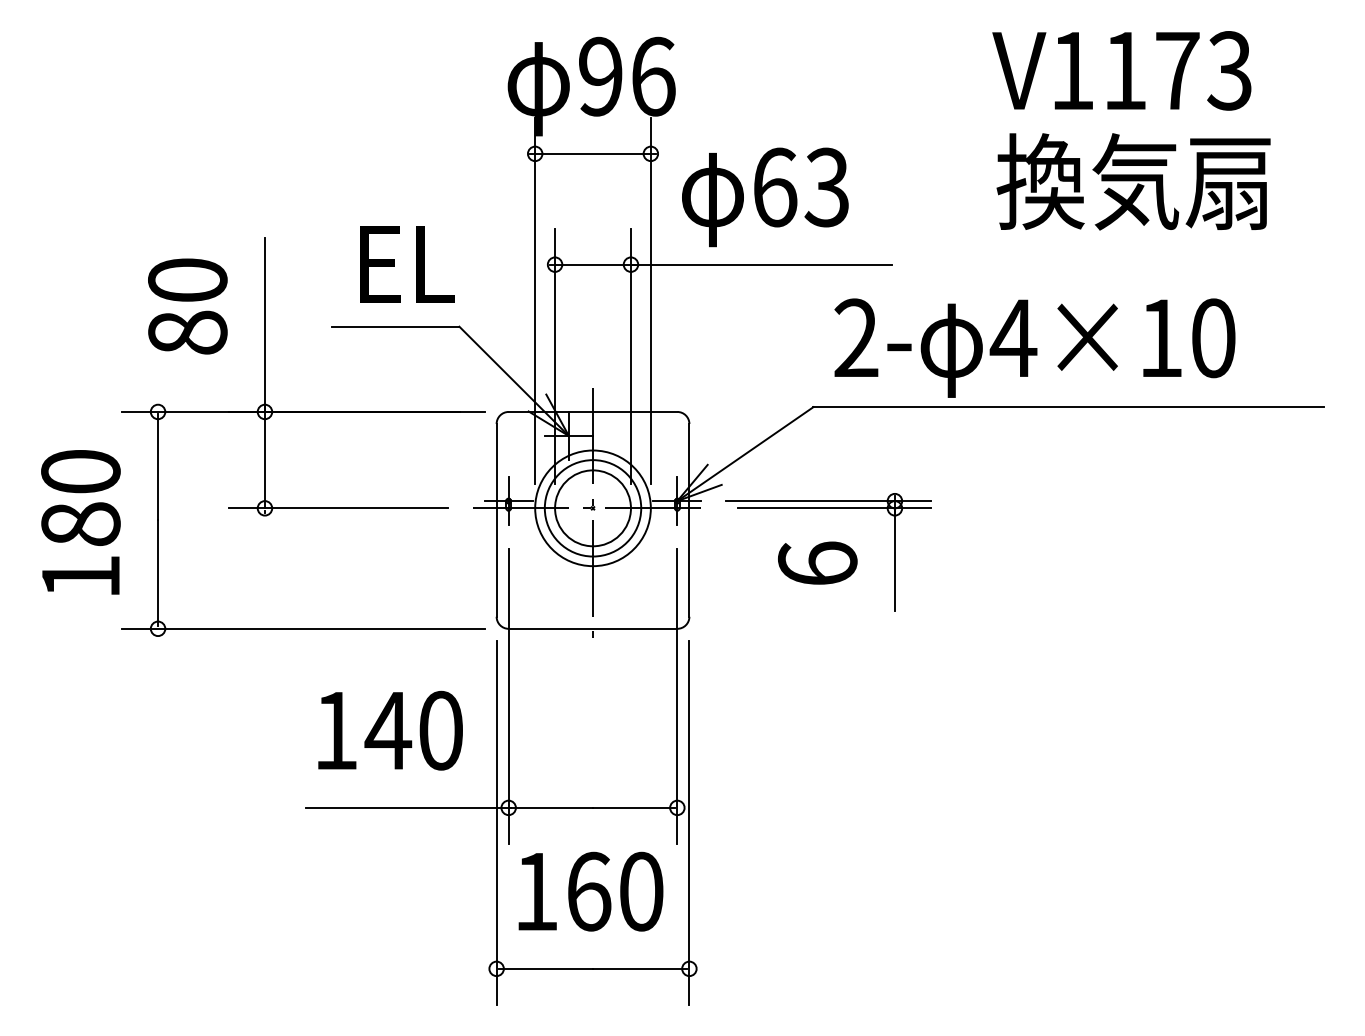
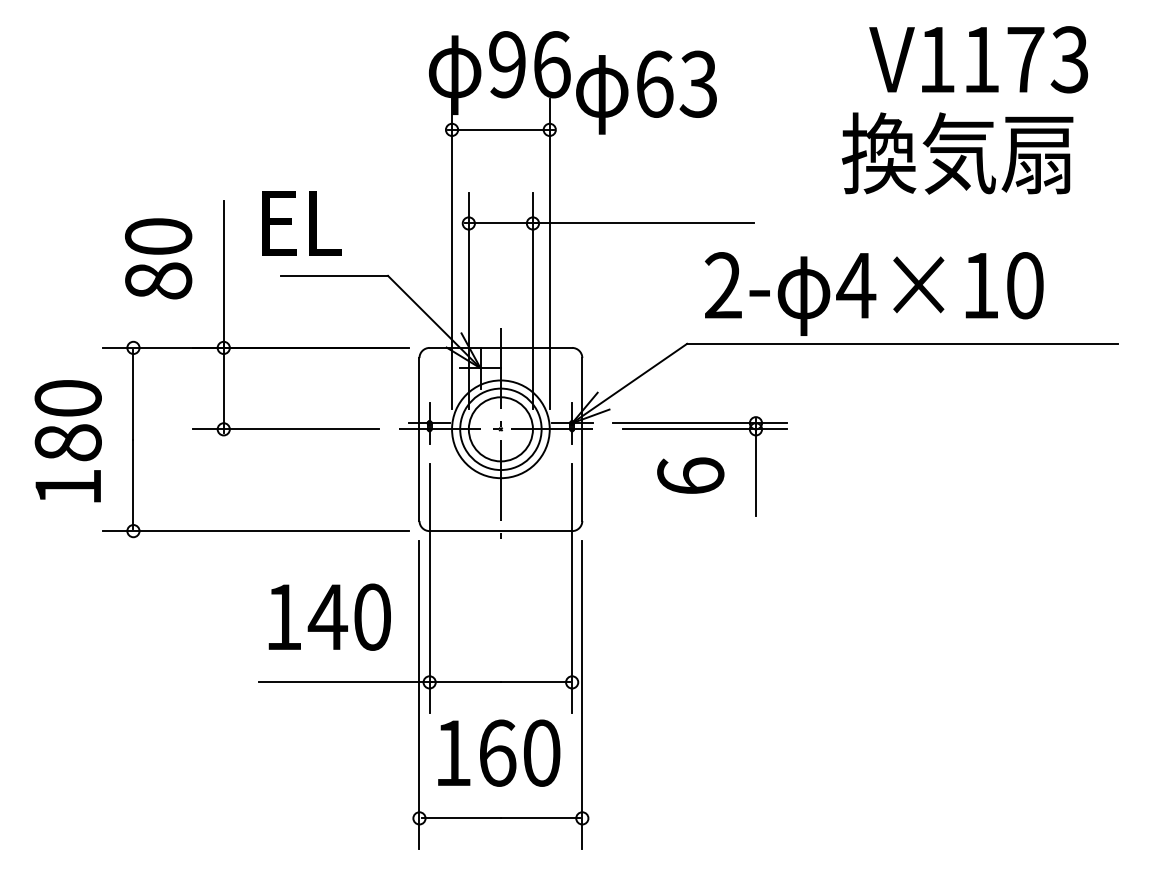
text: (1121, 70) -> (978, 59), moved
text: (765, 197) -> (646, 92), moved
text: (406, 264) -> (301, 223), moved

